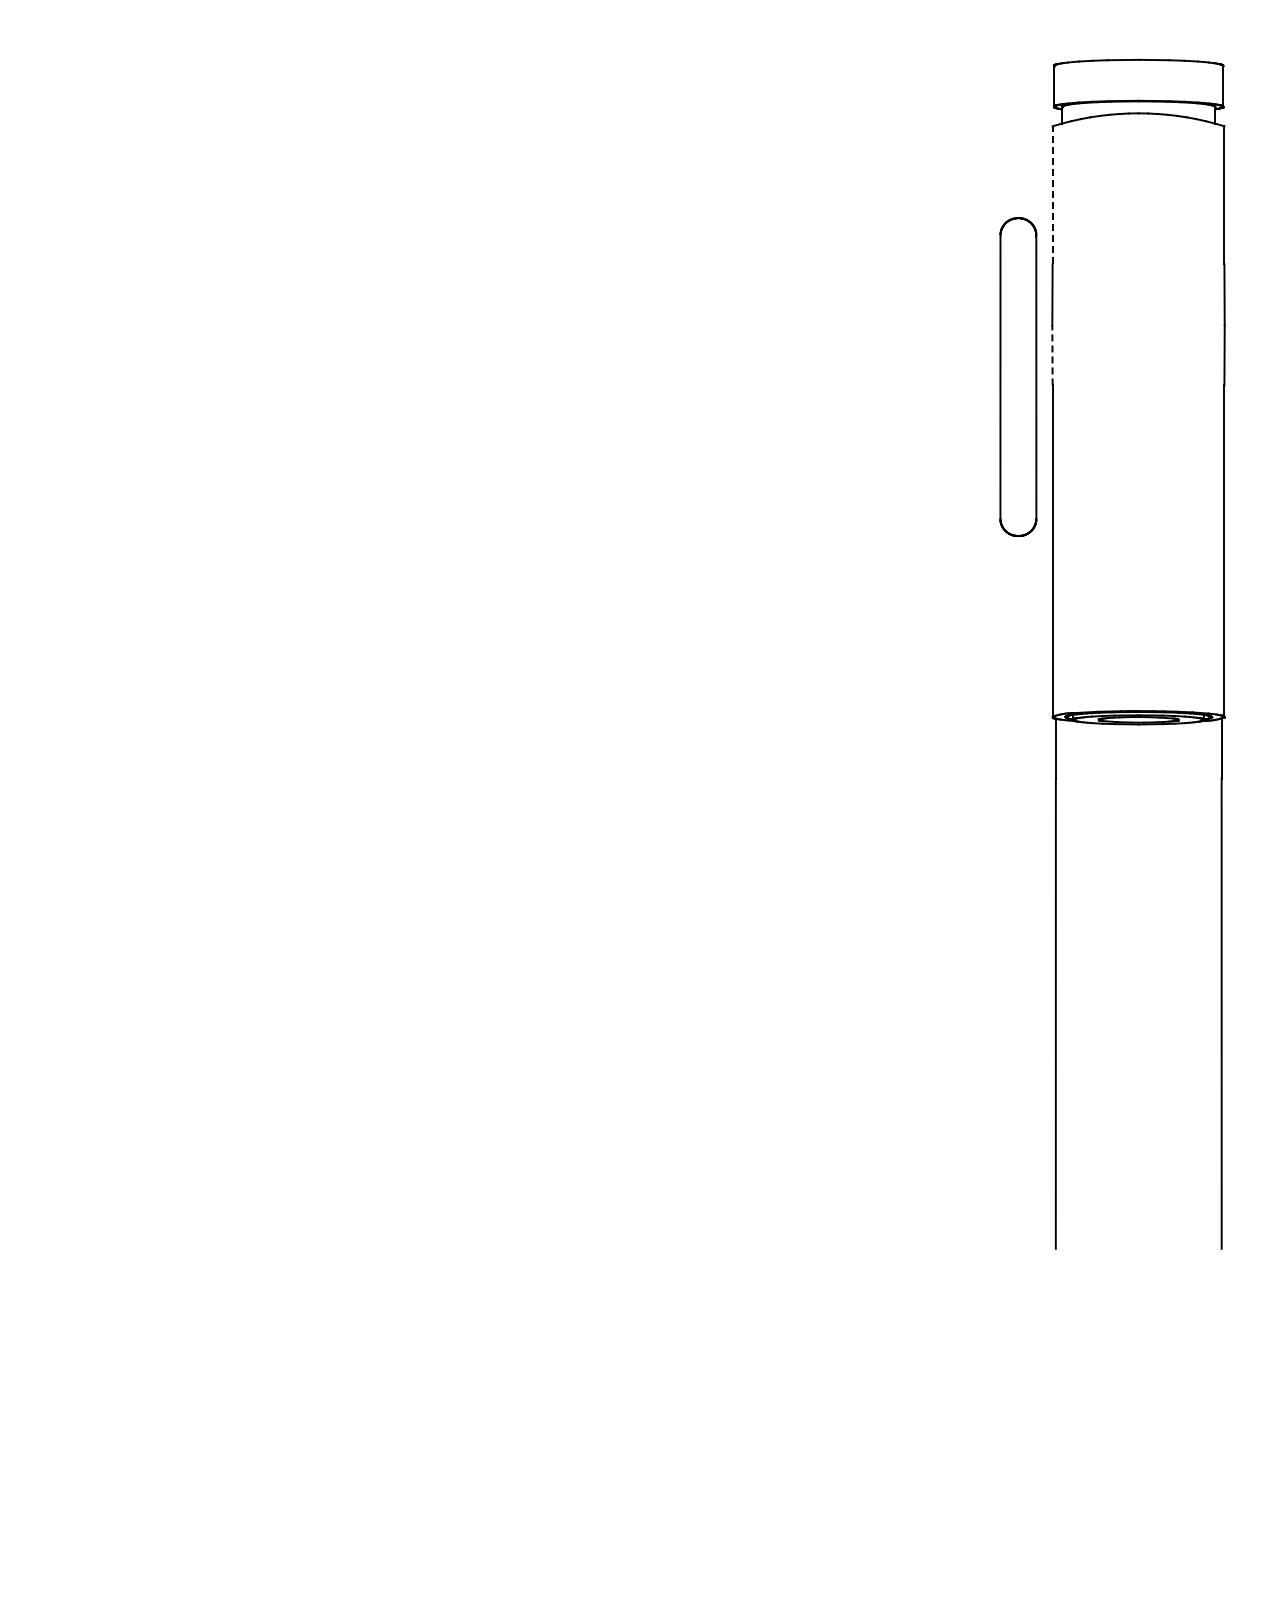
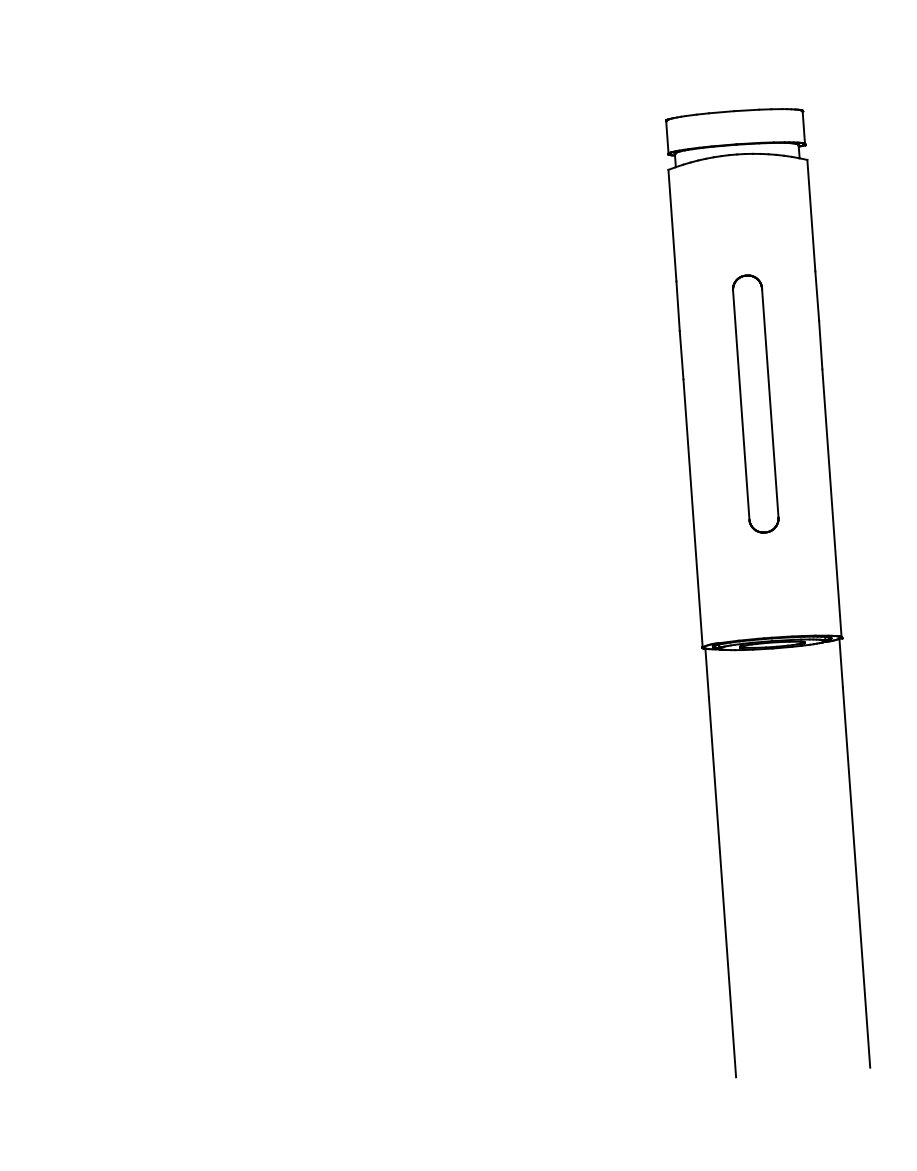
line: (1052, 195) -> (672, 225), dashed -> solid
line: (1052, 354) -> (681, 354), dashed -> solid
part: (1018, 376) -> (755, 403), moved

